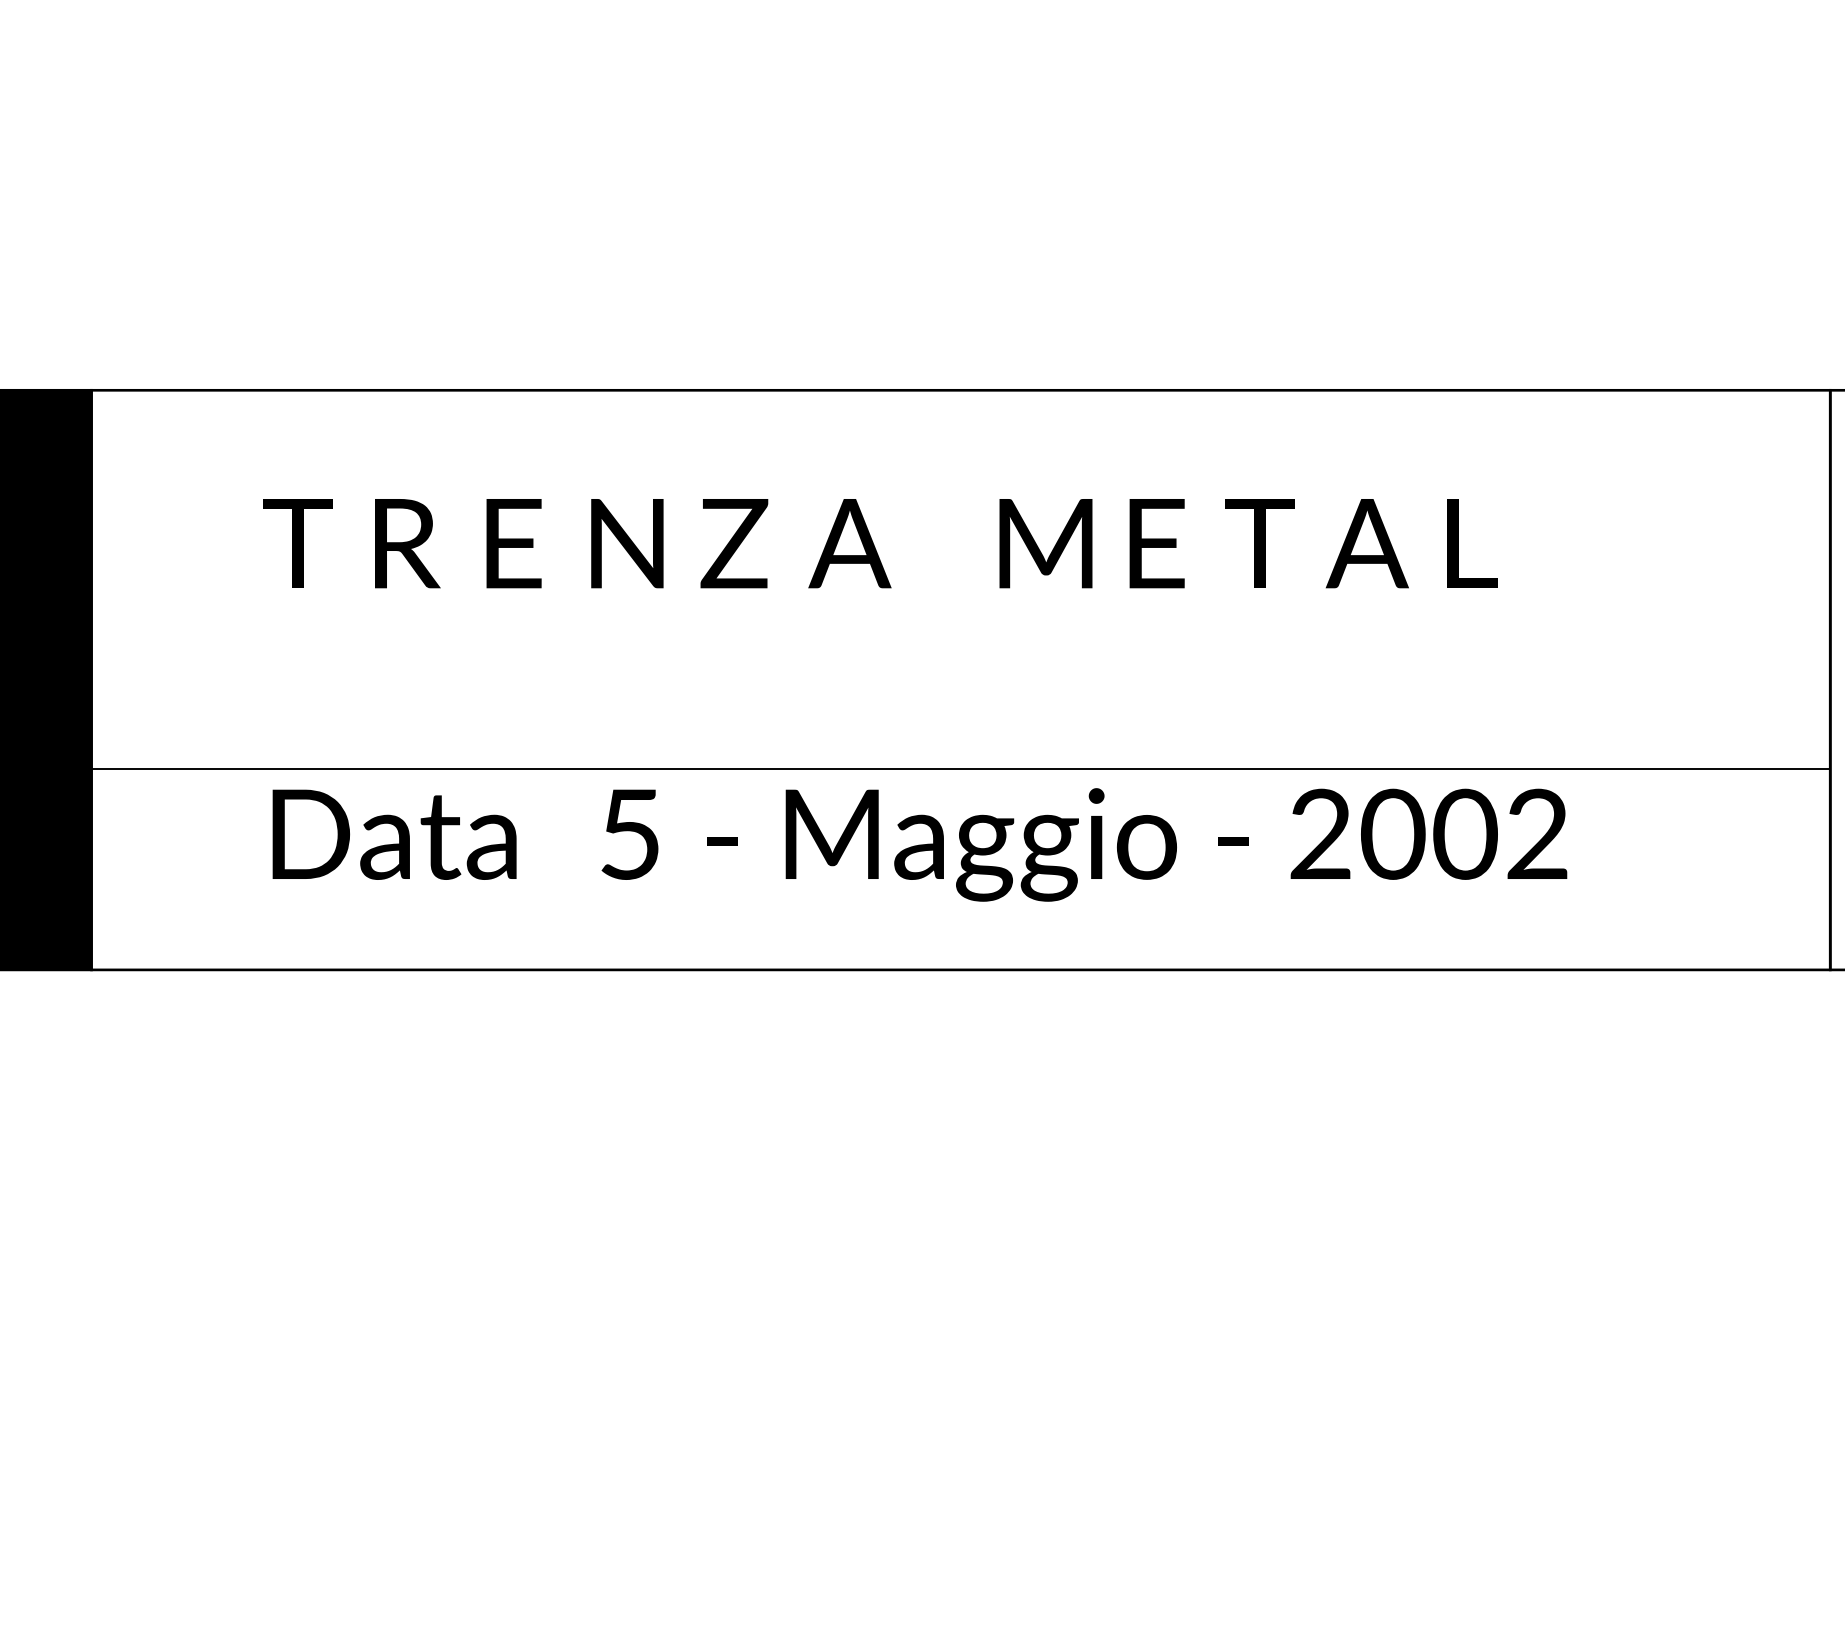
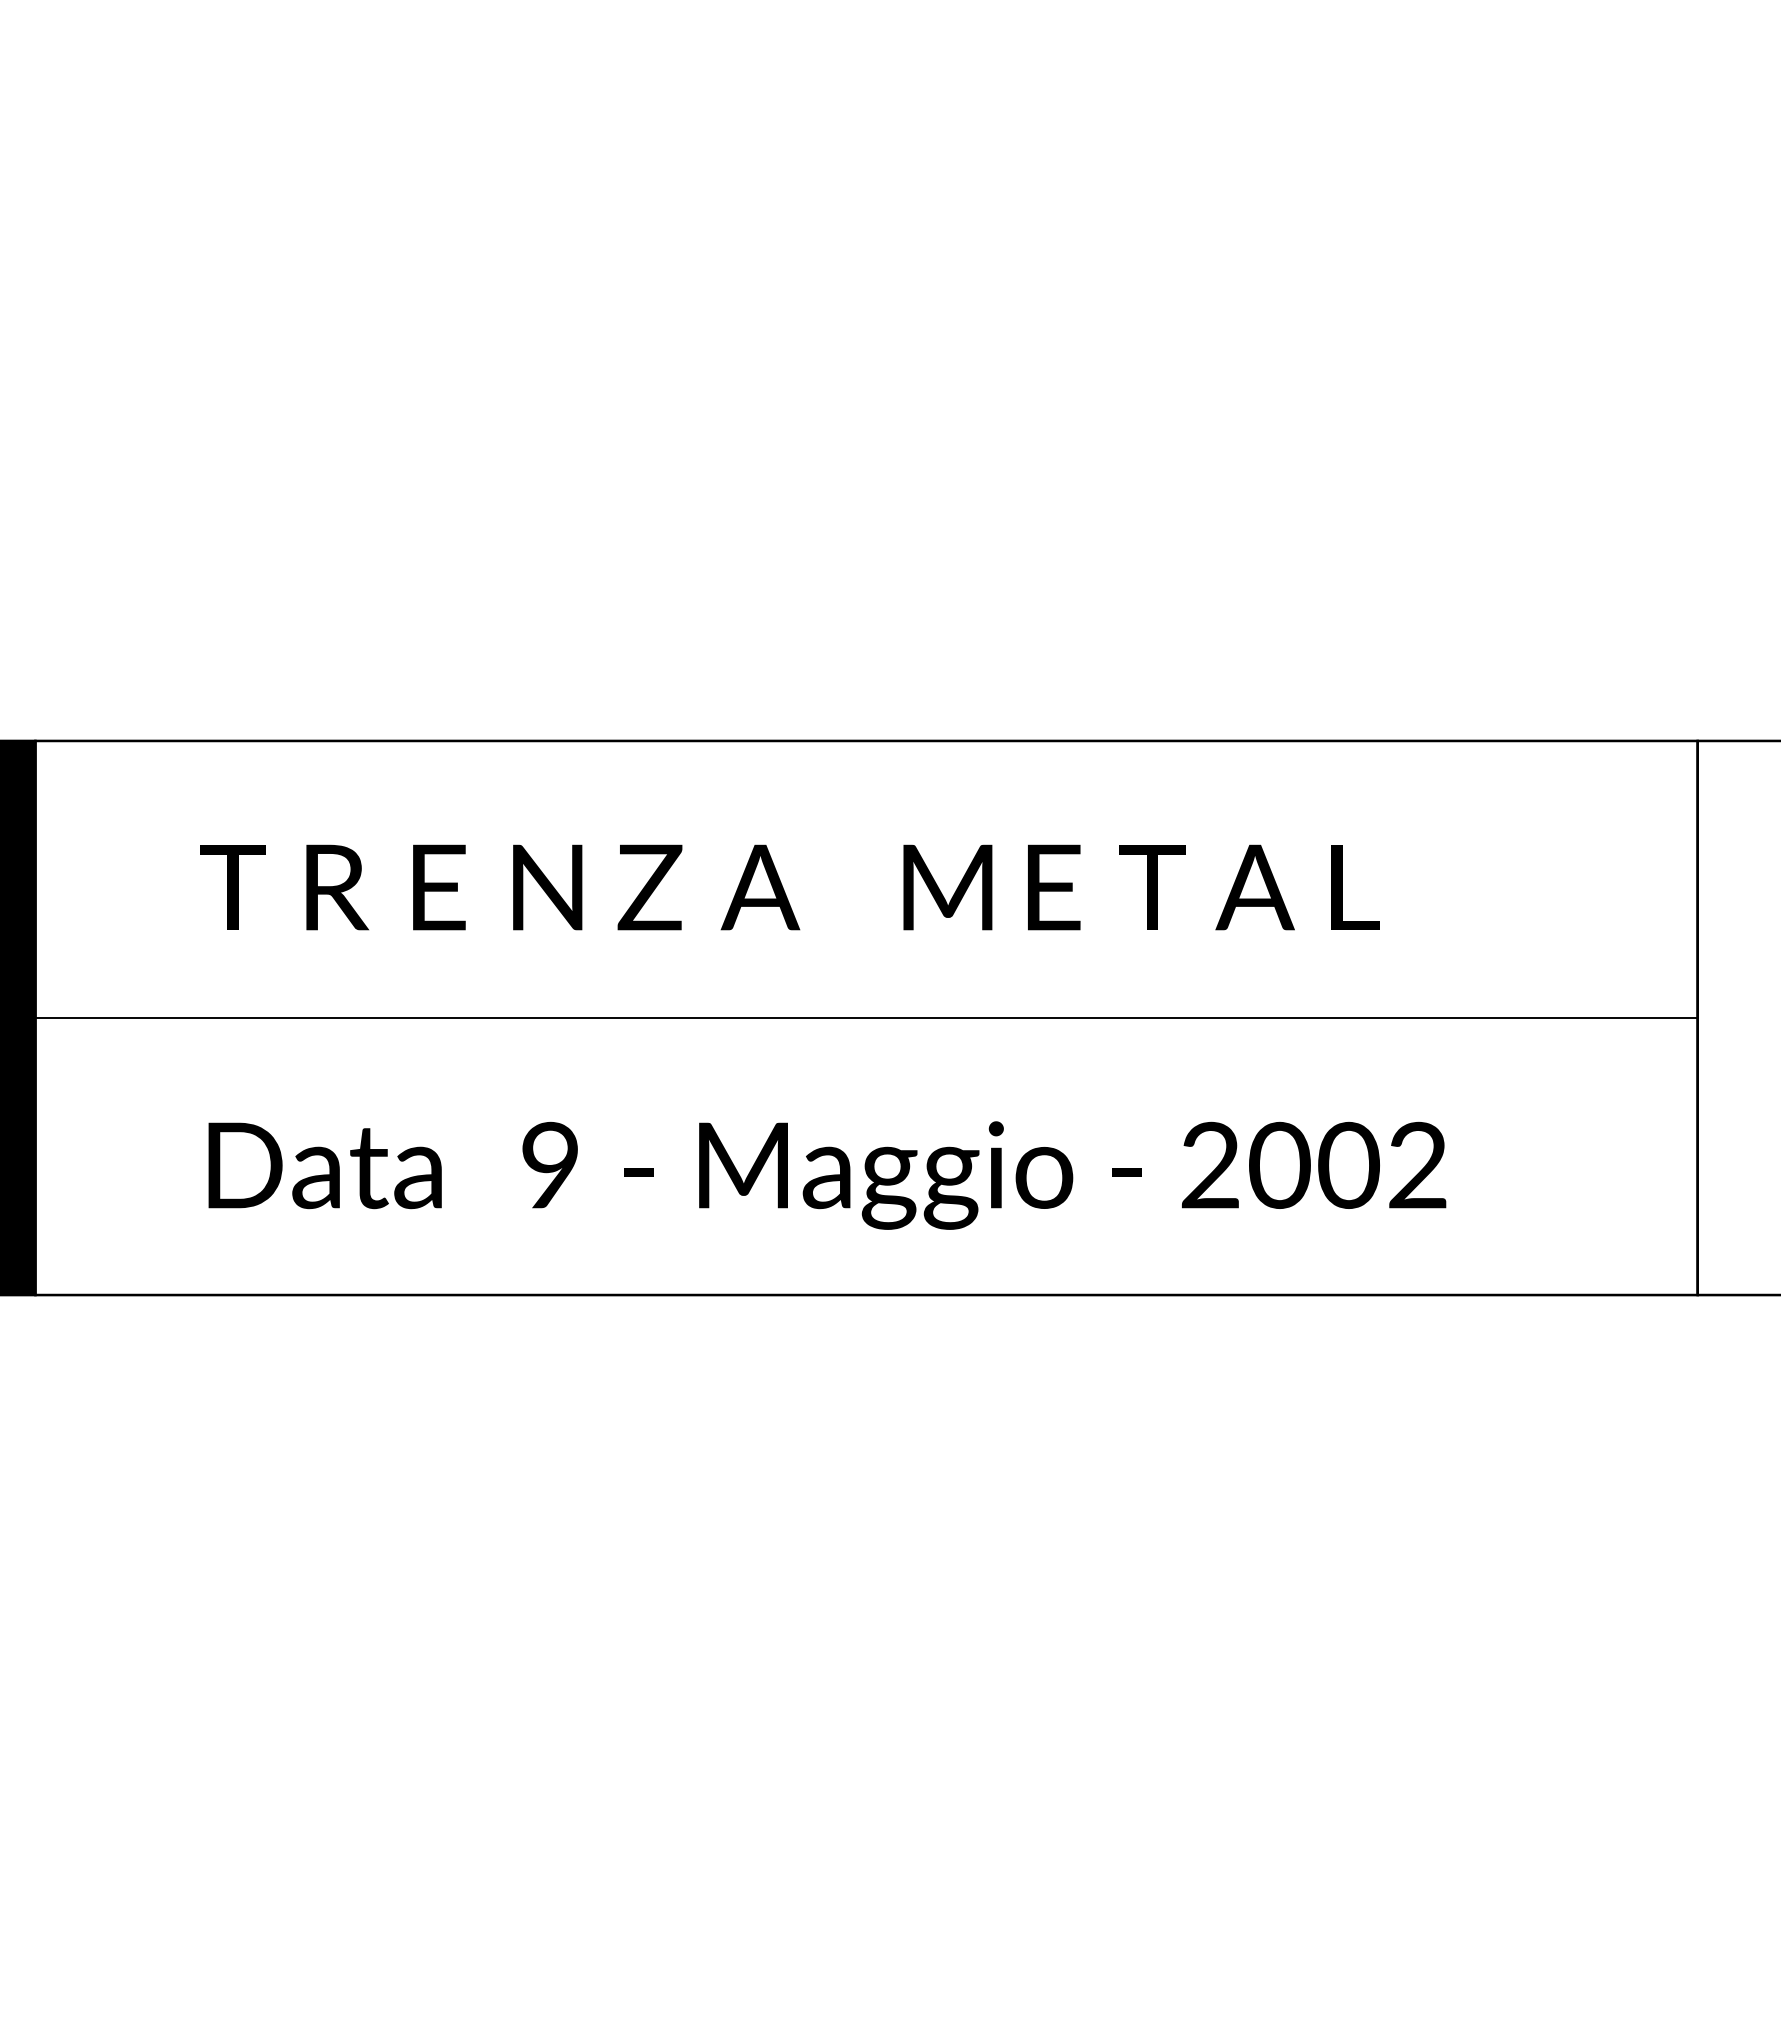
line: (960, 768) -> (866, 1017), moved
text: (629, 834) -> (549, 1165), 5 -> 9

